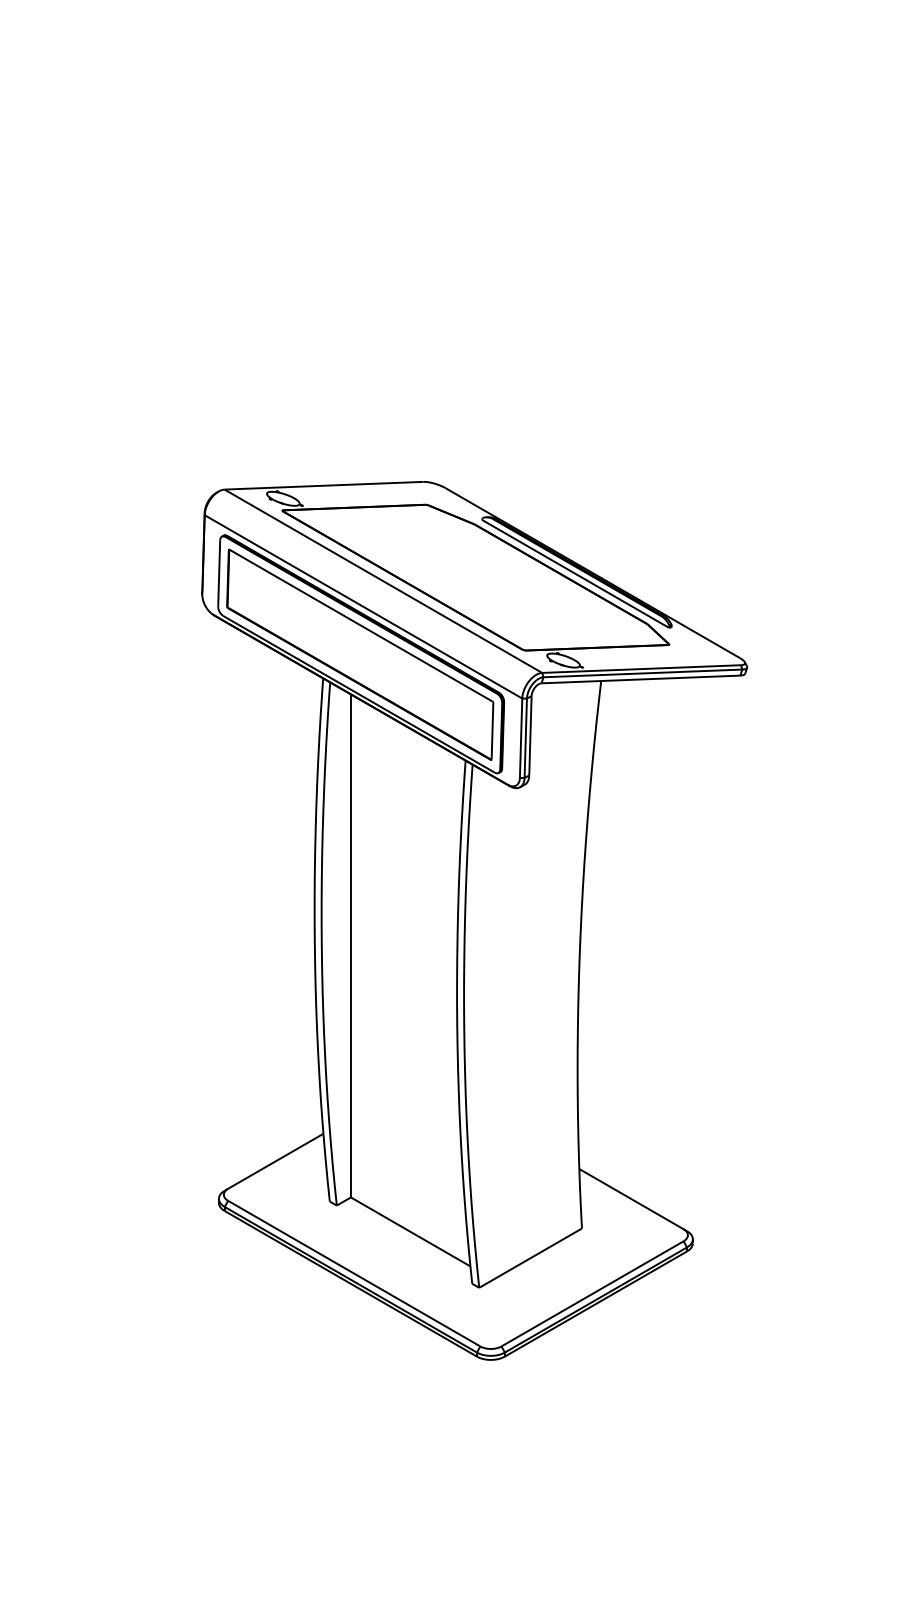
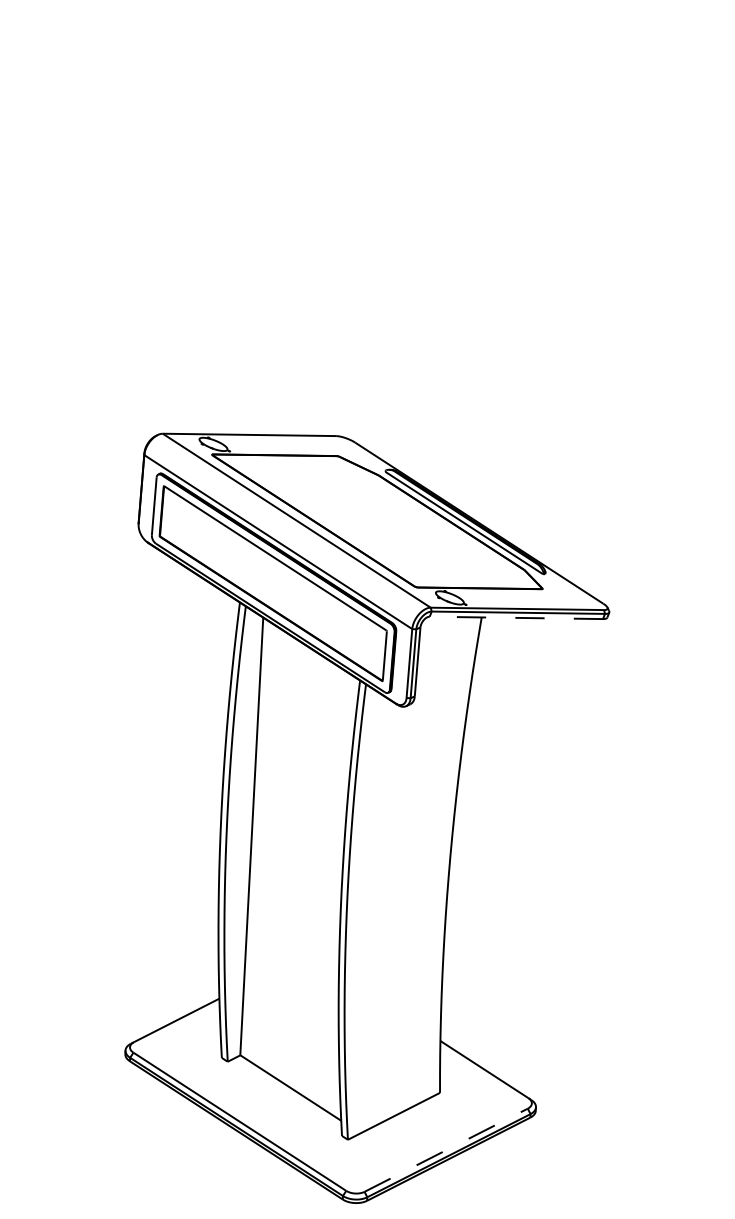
line: (640, 679) -> (515, 617), solid -> dashed
line: (592, 1293) -> (446, 1149), solid -> dashed

